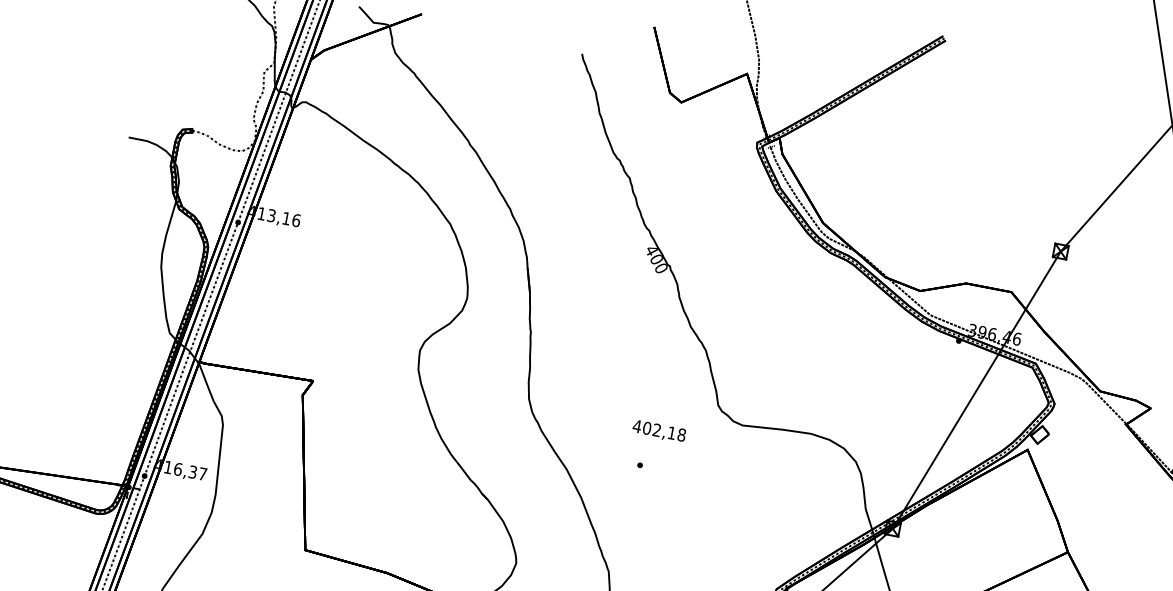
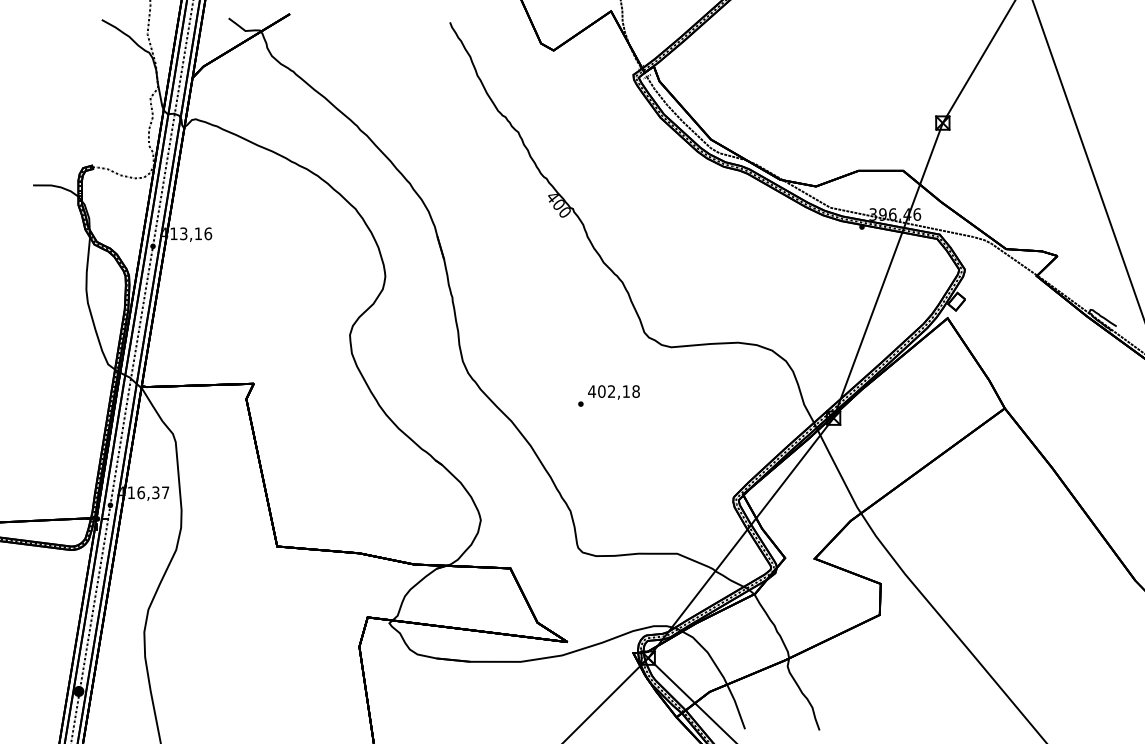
text: (658, 431) -> (613, 392), moved

